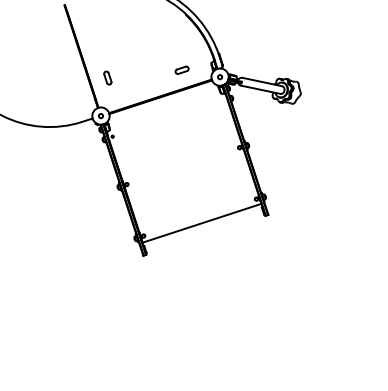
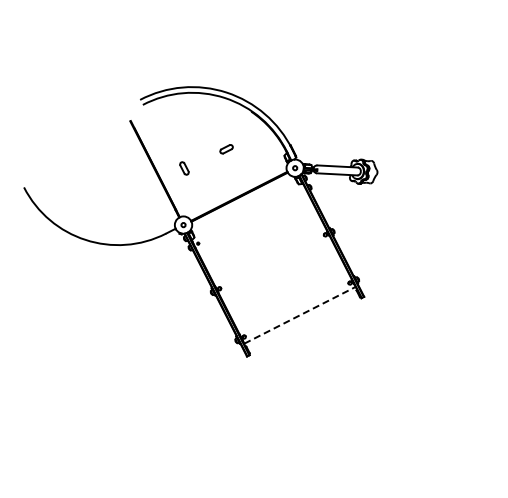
part: (181, 70) -> (226, 149), moved
part: (107, 78) -> (184, 168), moved
line: (202, 223) -> (300, 315), solid -> dashed

